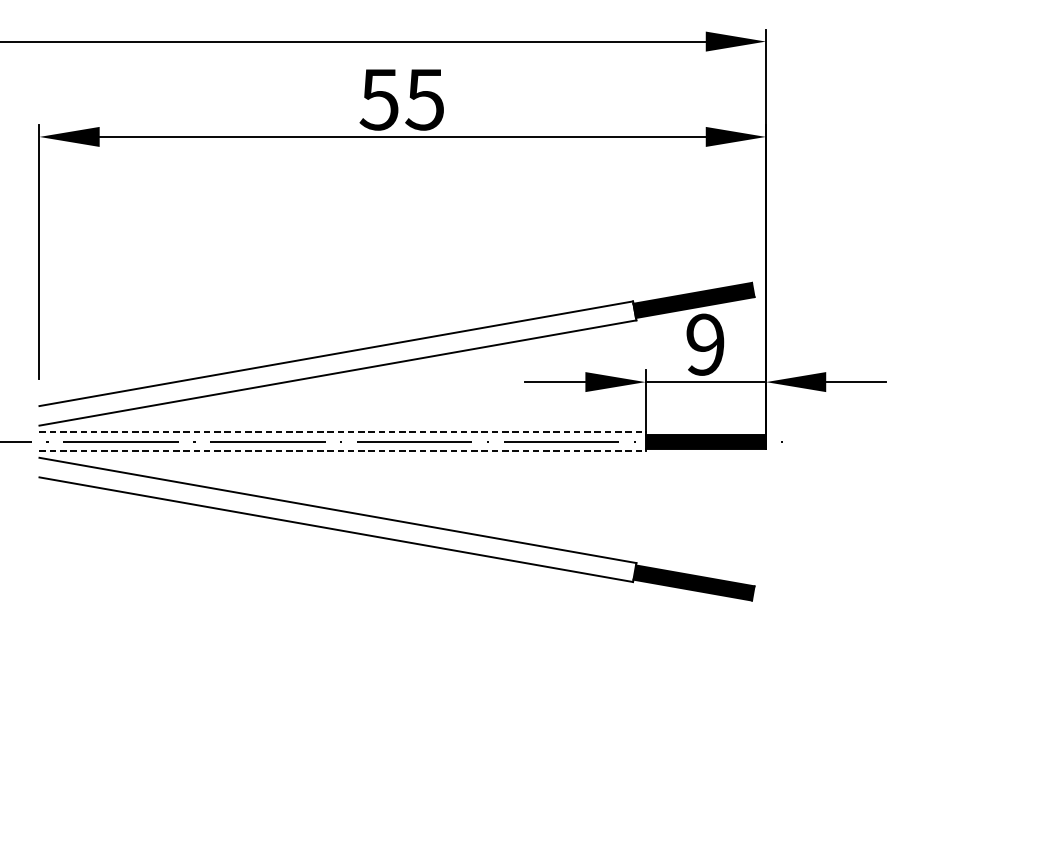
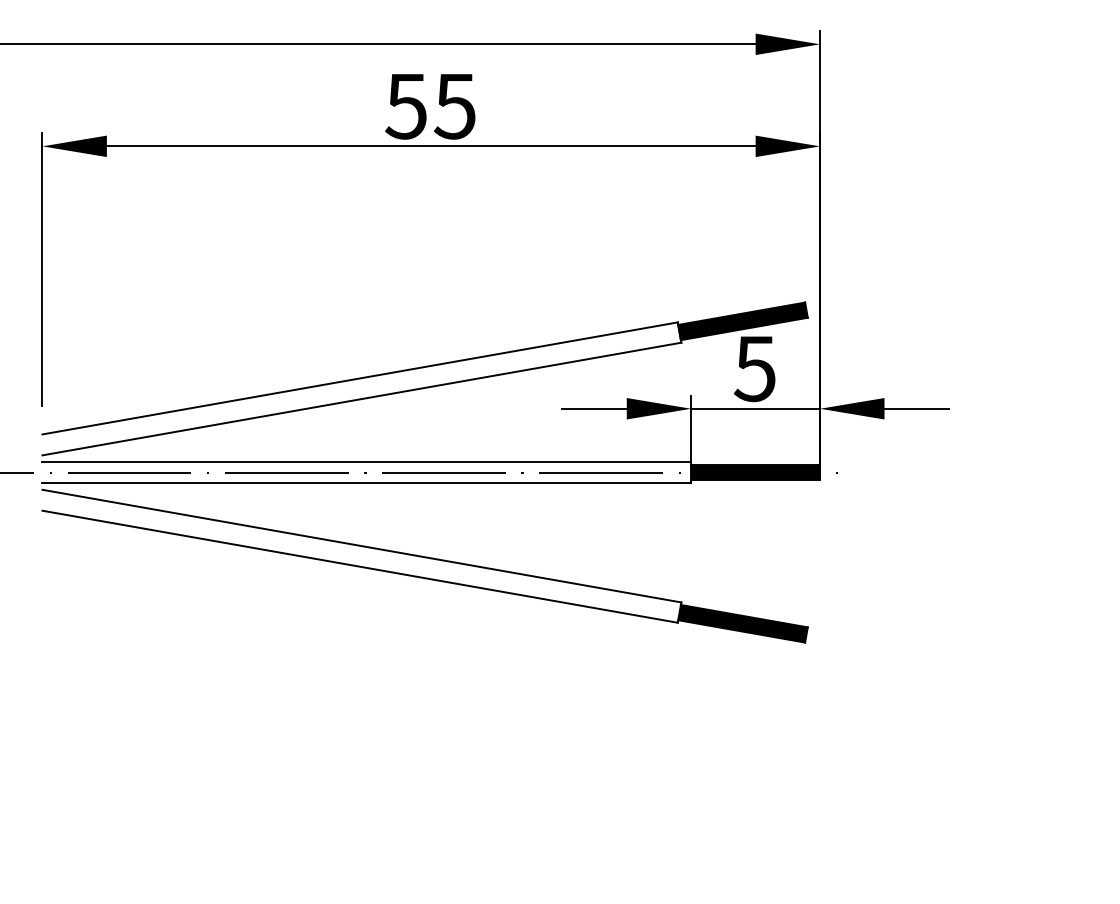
text: (704, 344) -> (754, 368), 9 -> 5
line: (343, 432) -> (367, 462), dashed -> solid
line: (343, 450) -> (367, 482), dashed -> solid

